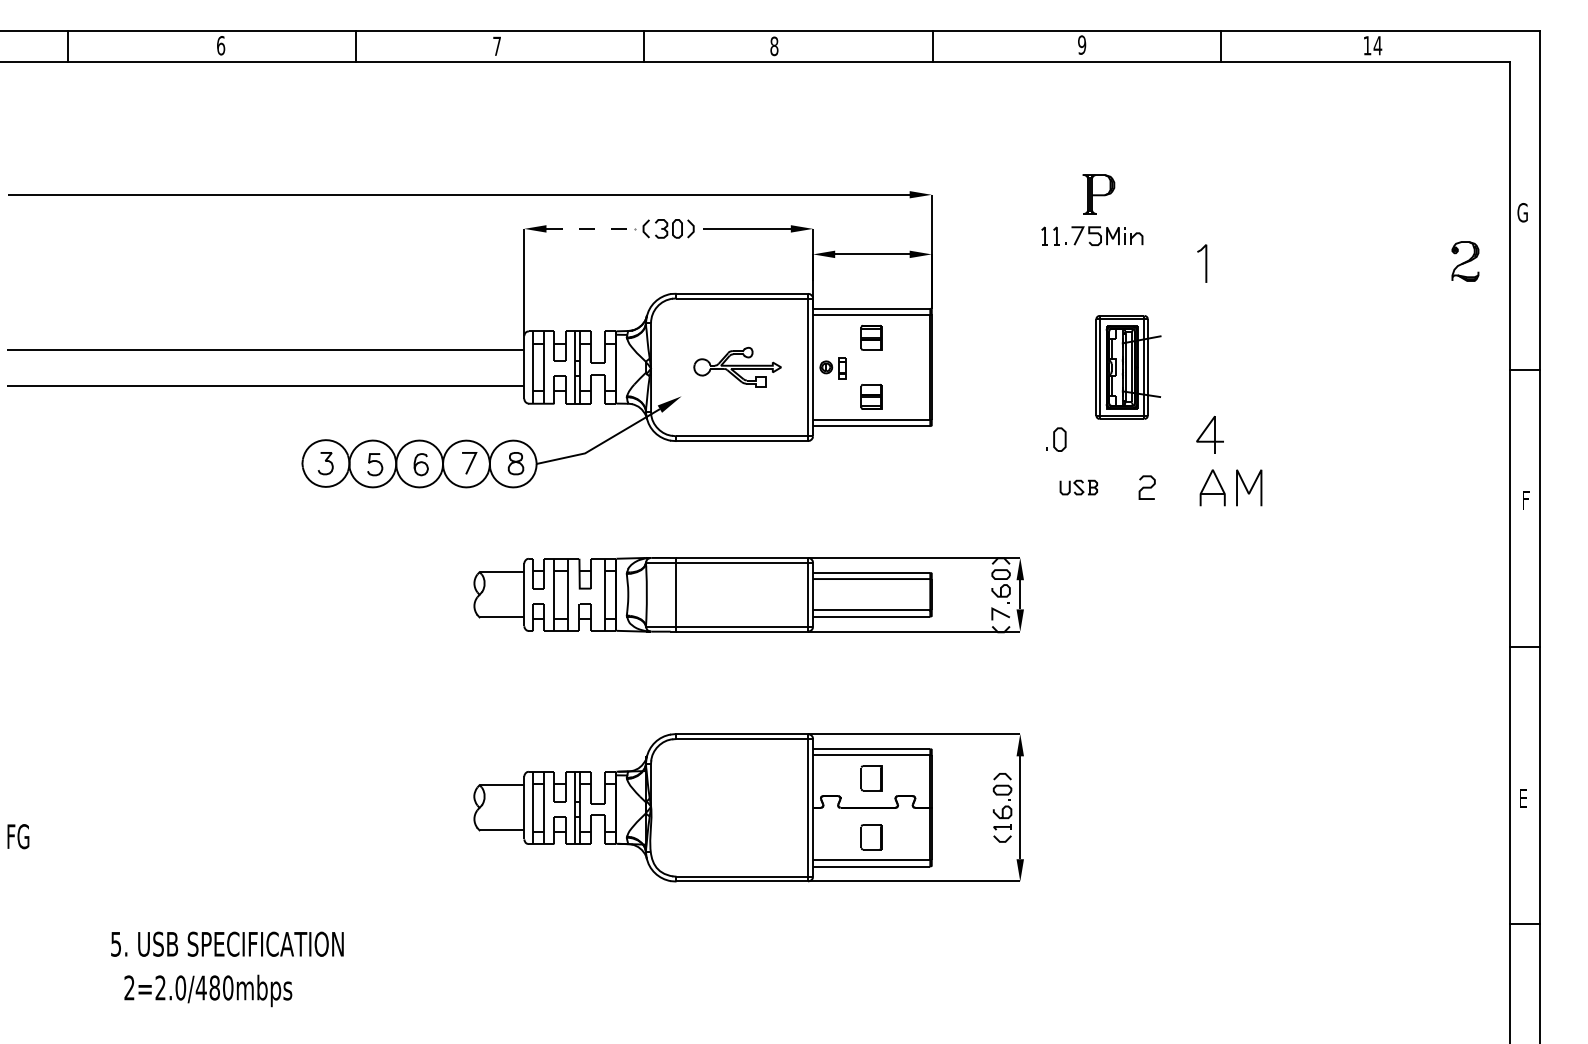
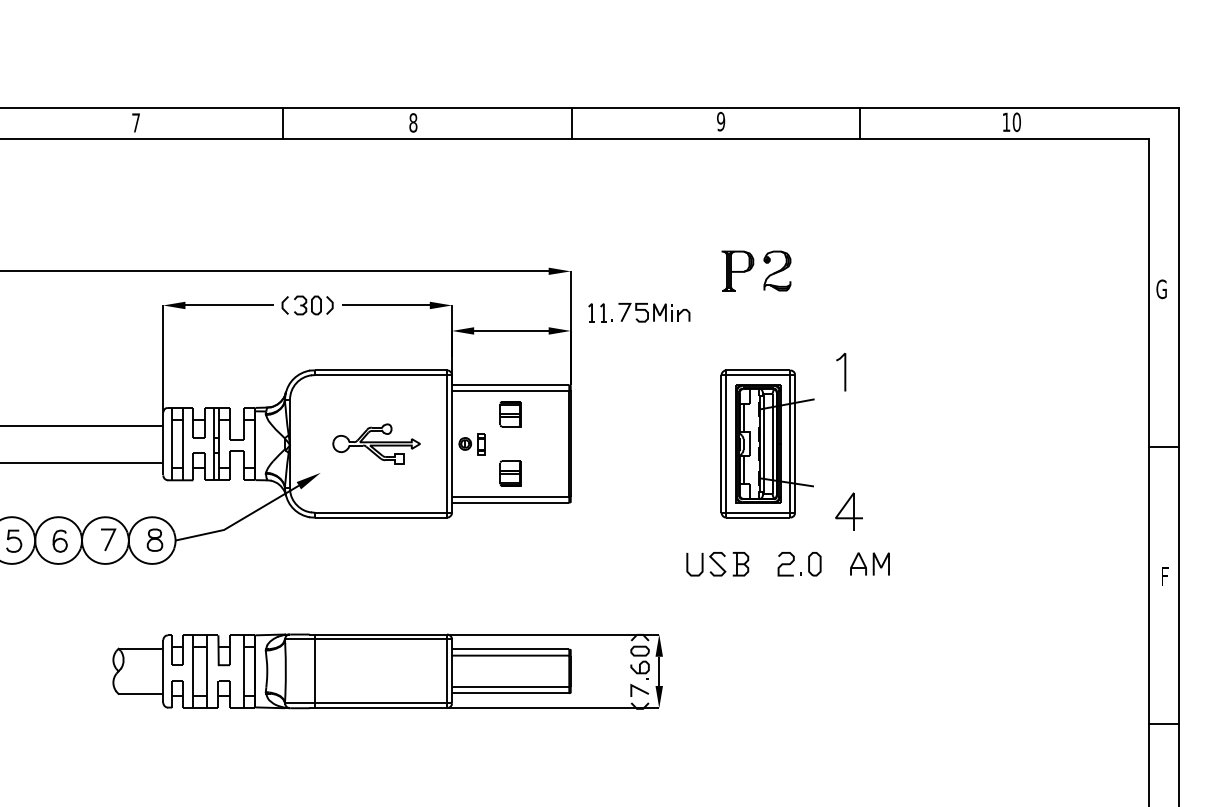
text: (1377, 45) -> (1016, 122), 14 -> 10
line: (591, 228) -> (230, 305), dashed -> solid
part: (1092, 235) -> (639, 312), moved
part: (1465, 261) -> (777, 271), moved
line: (1205, 263) -> (844, 372), moved
part: (1128, 367) -> (767, 444), size x1.43
part: (1056, 439) -> (811, 564), moved
part: (1230, 486) -> (869, 563), size x0.62
part: (1078, 487) -> (717, 564), size x1.67

